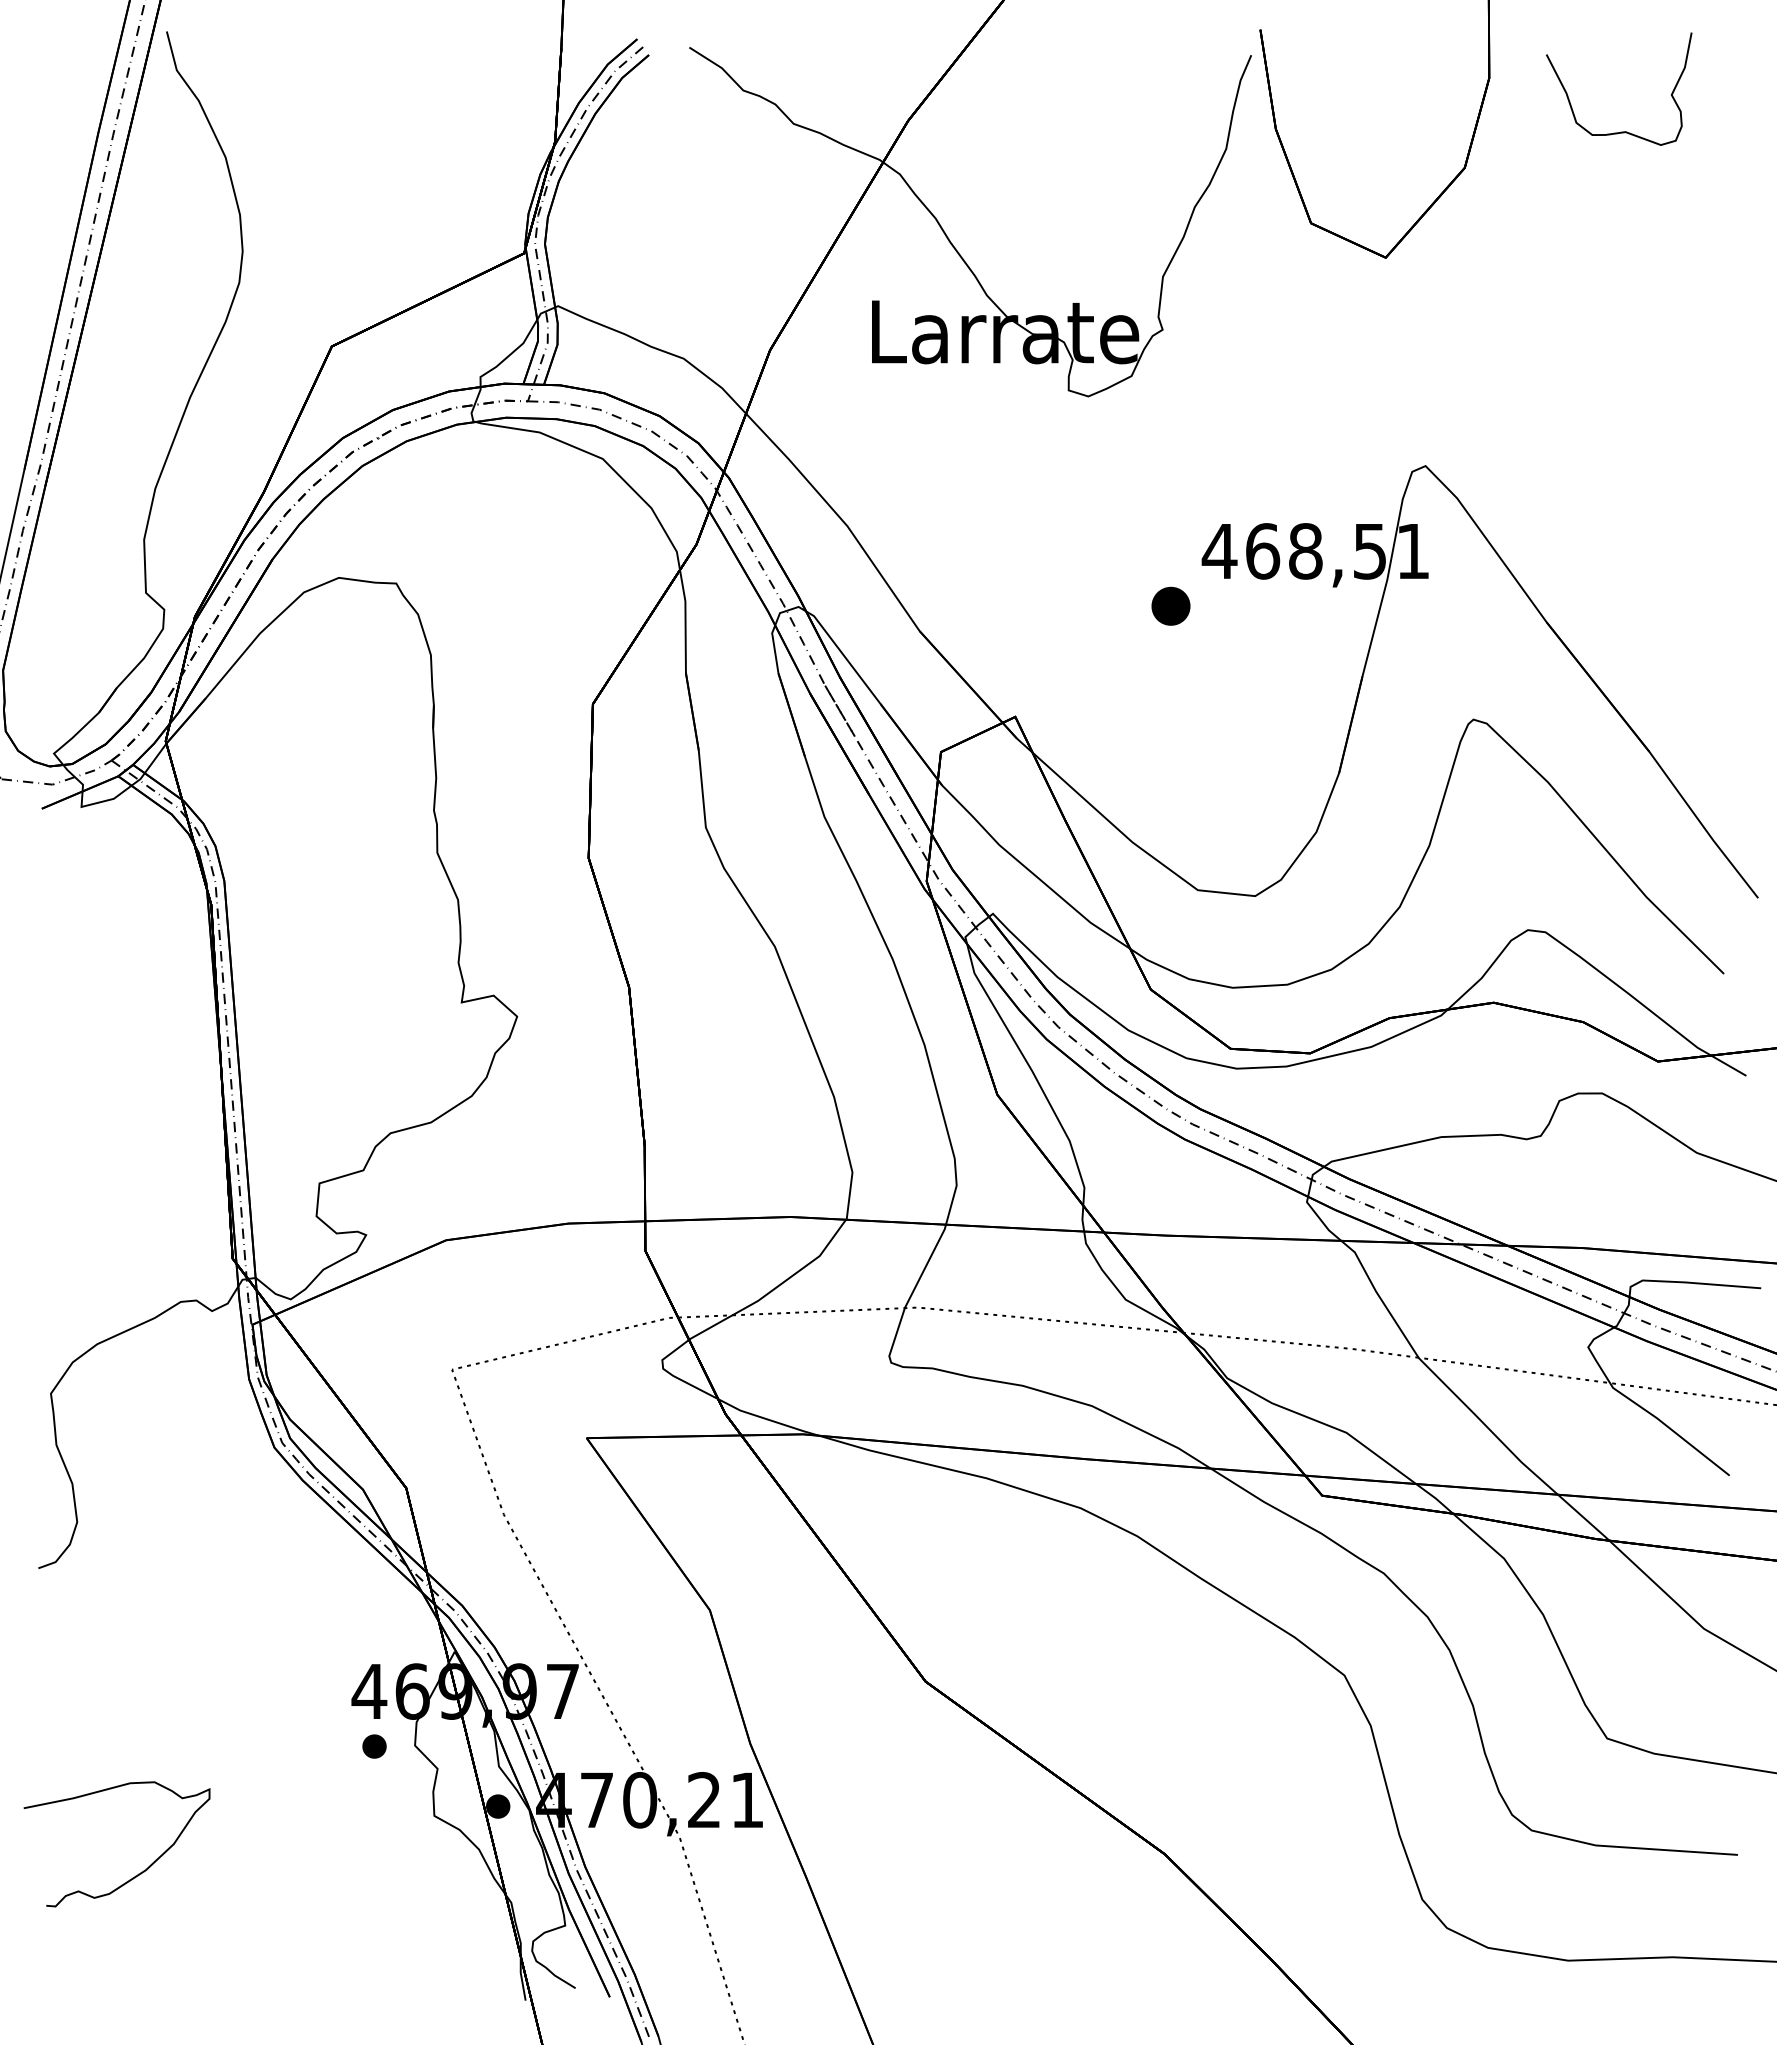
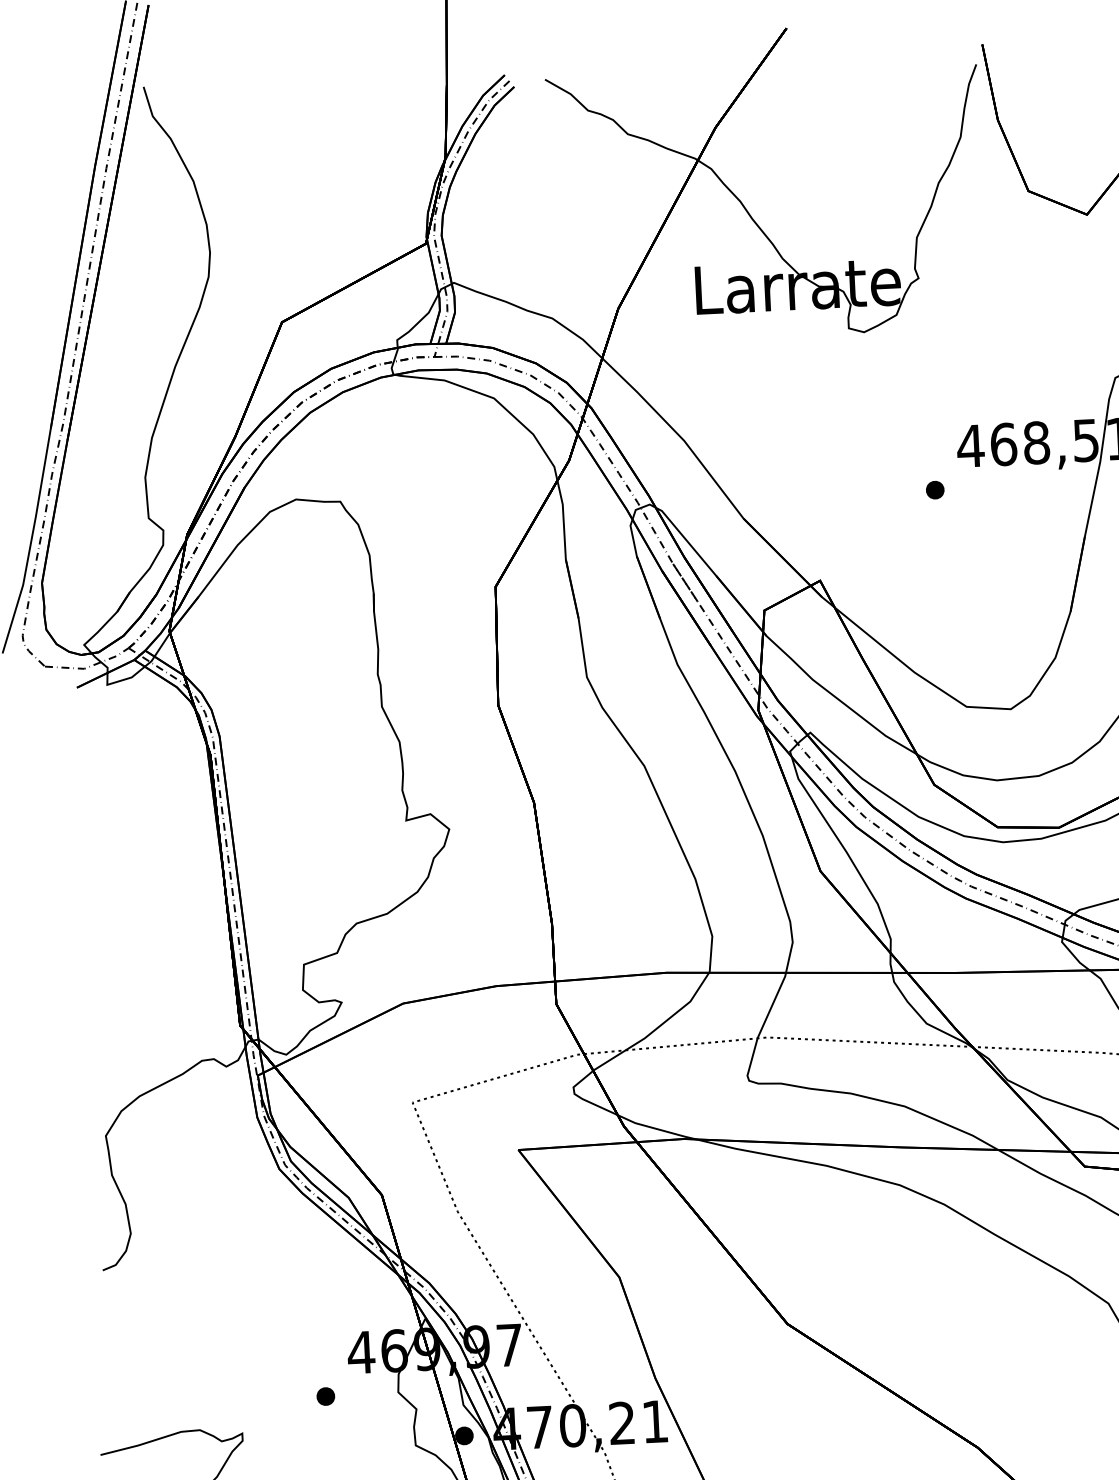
part: (1170, 606) -> (935, 490), size x0.62
part: (374, 1746) -> (325, 1396), moved

